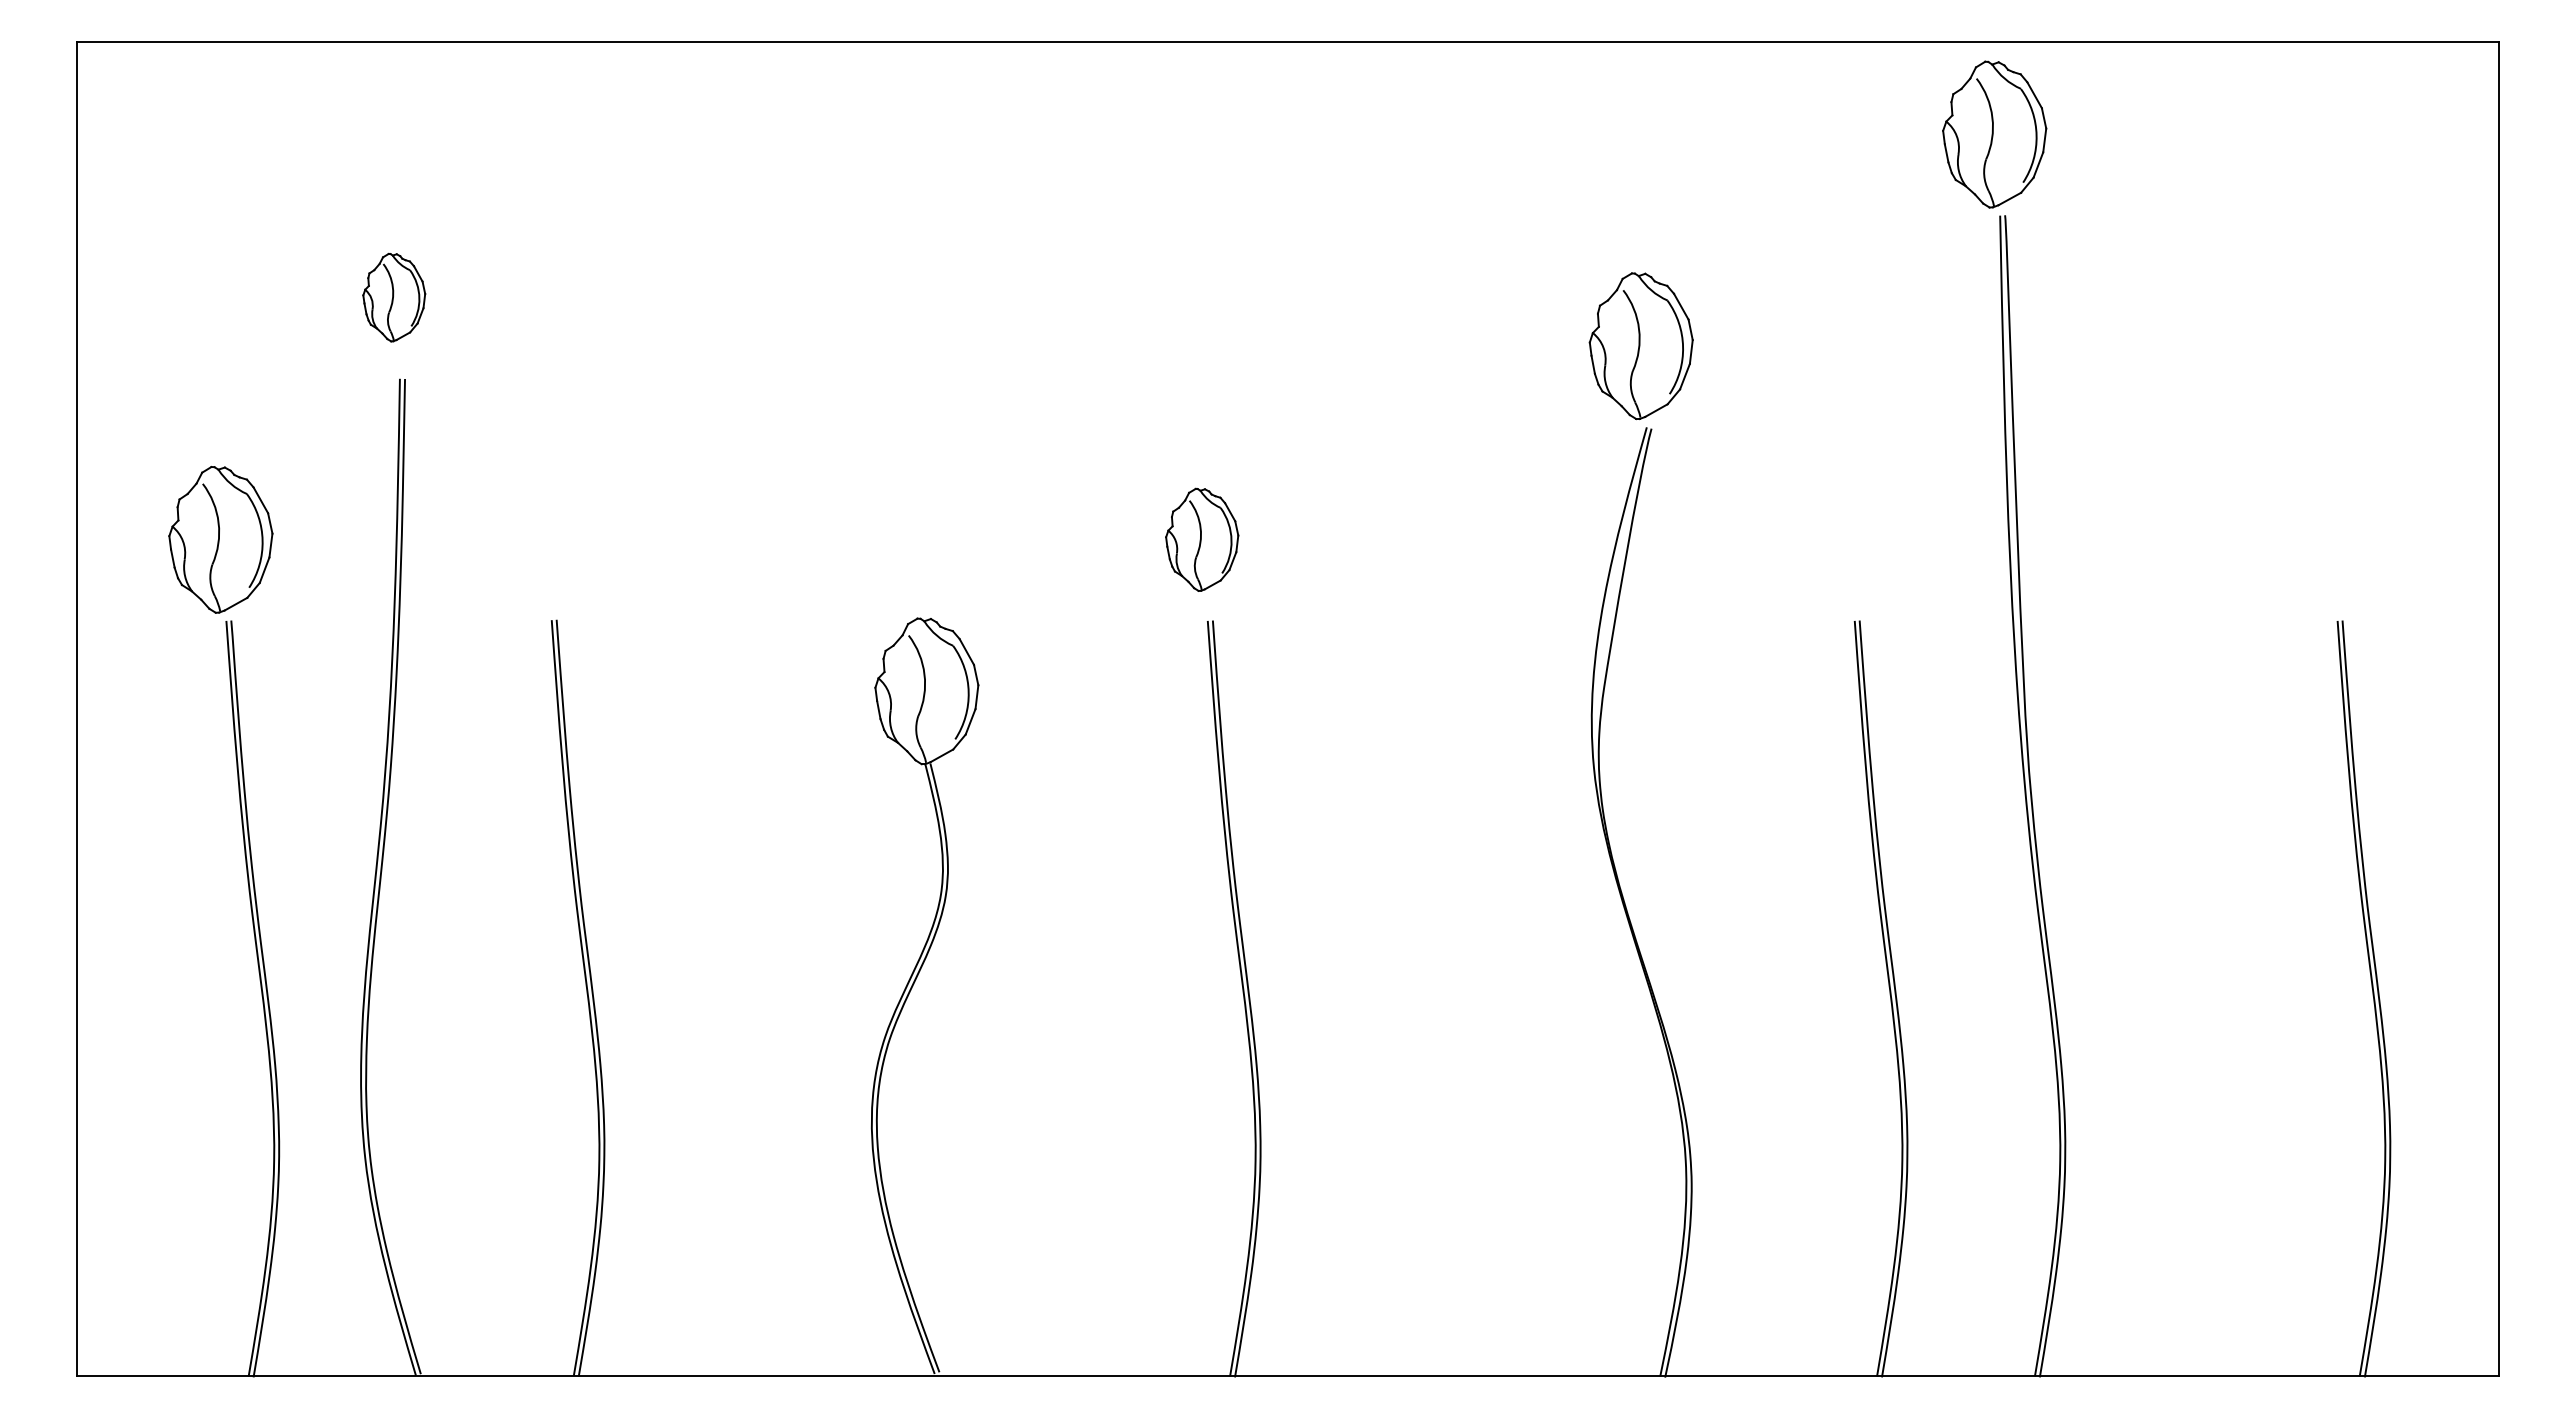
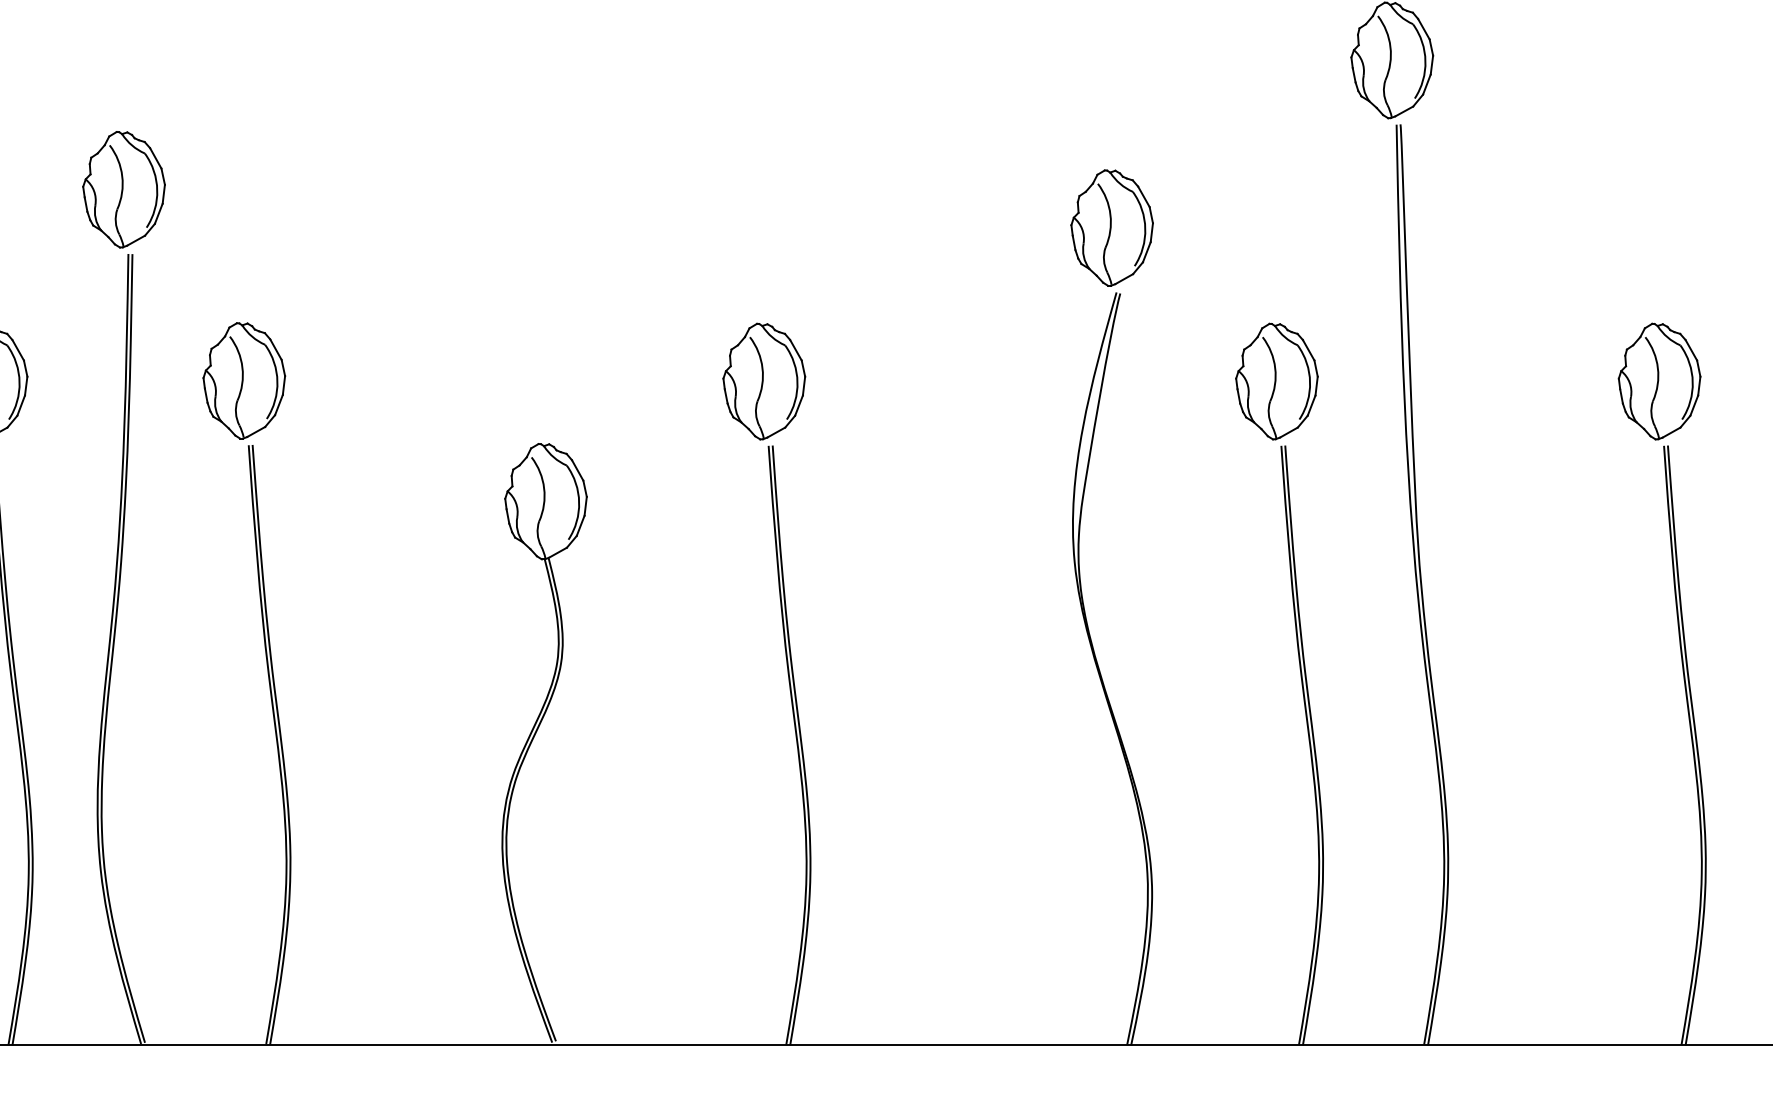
part: (393, 297) -> (123, 189), size x1.67
part: (545, 538) -> (243, 380), added
part: (1201, 539) -> (763, 381), size x1.43
part: (1848, 539) -> (1276, 381), added
part: (2331, 539) -> (1659, 381), added

